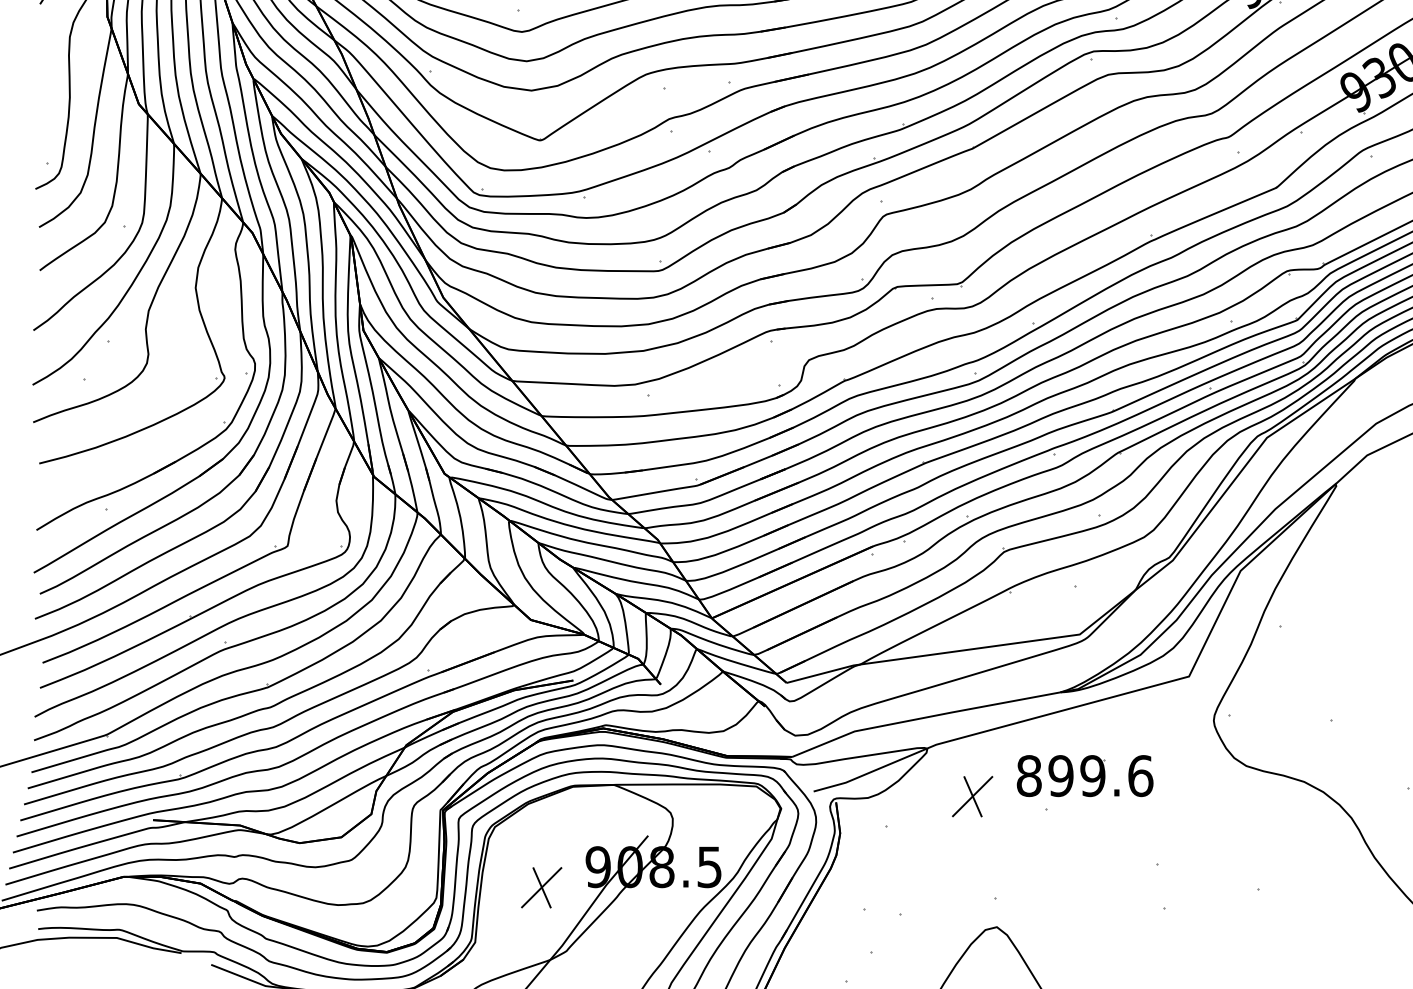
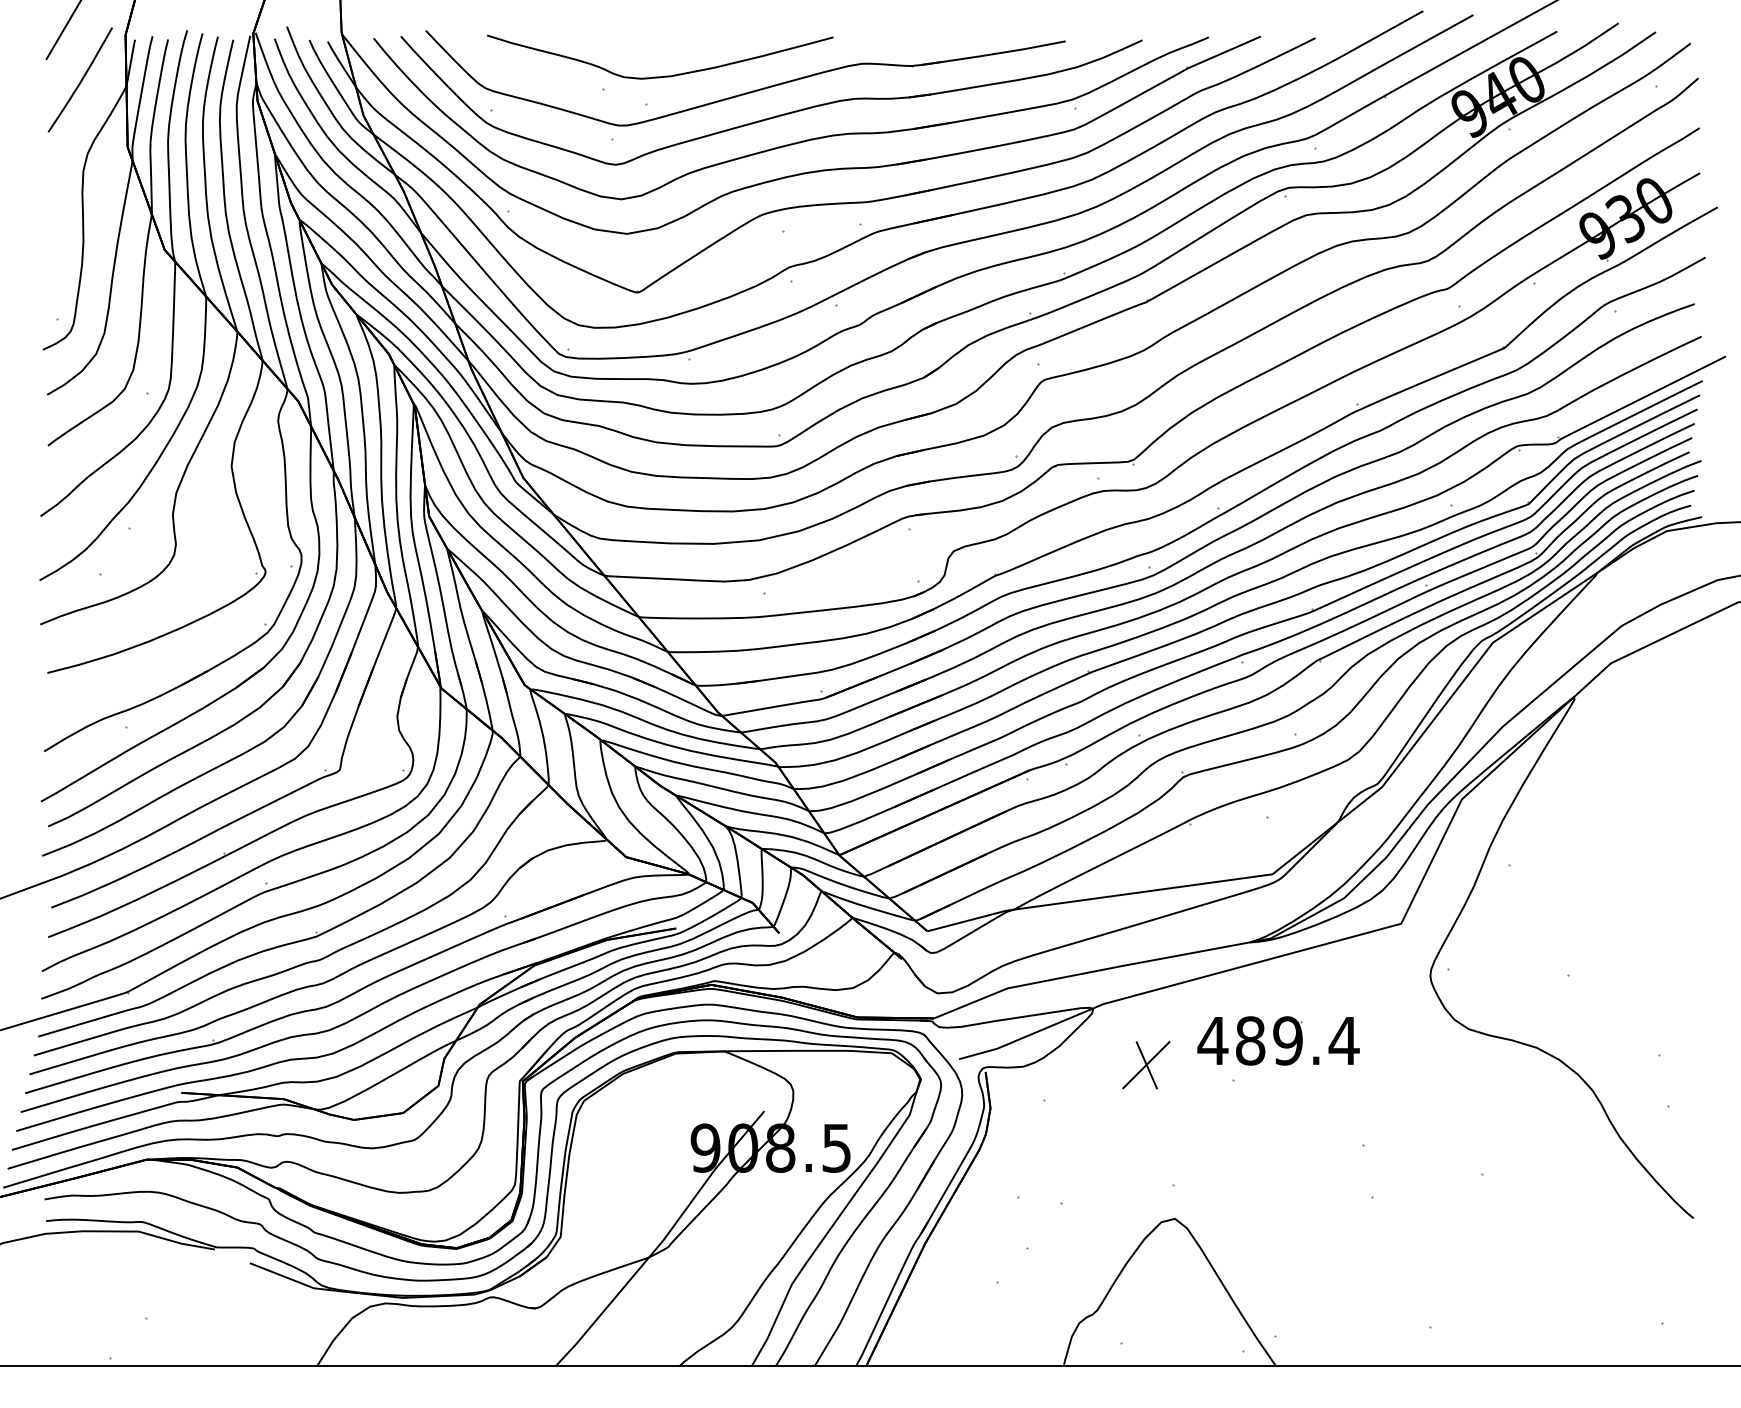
text: (1084, 775) -> (1278, 1040), 899.6 -> 489.4
part: (541, 887) -> (638, 1172), removed

